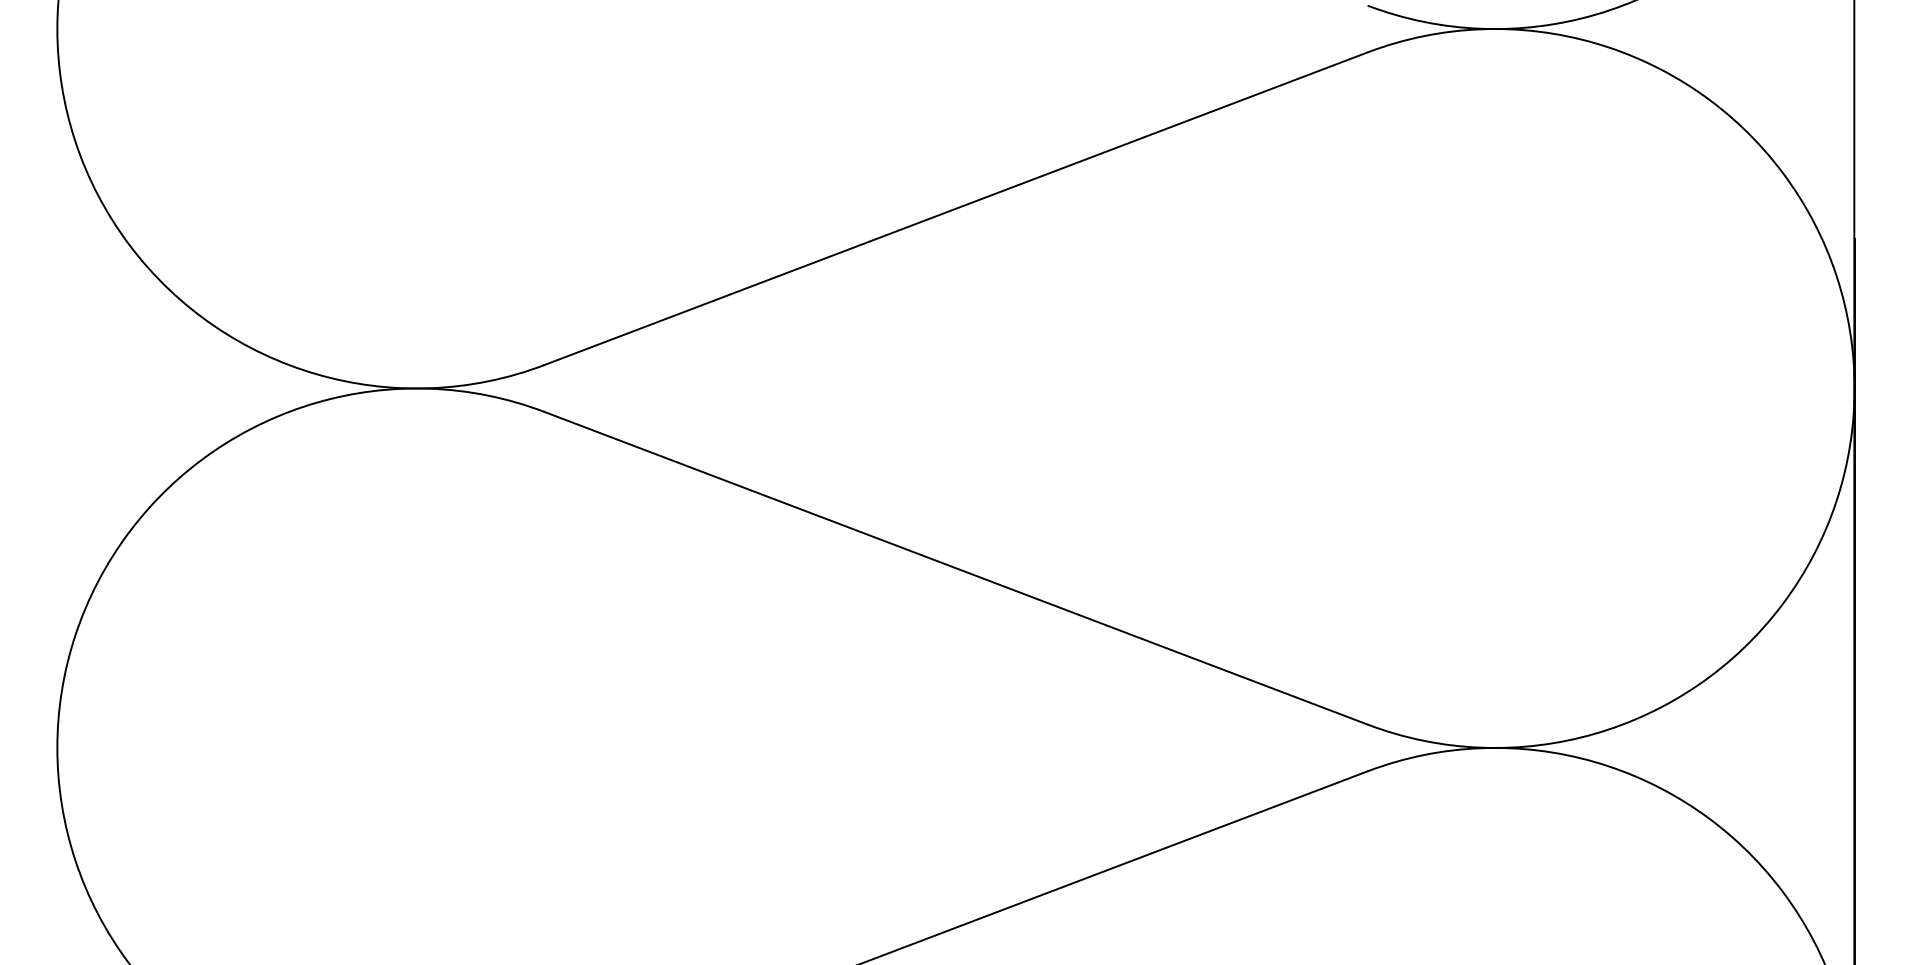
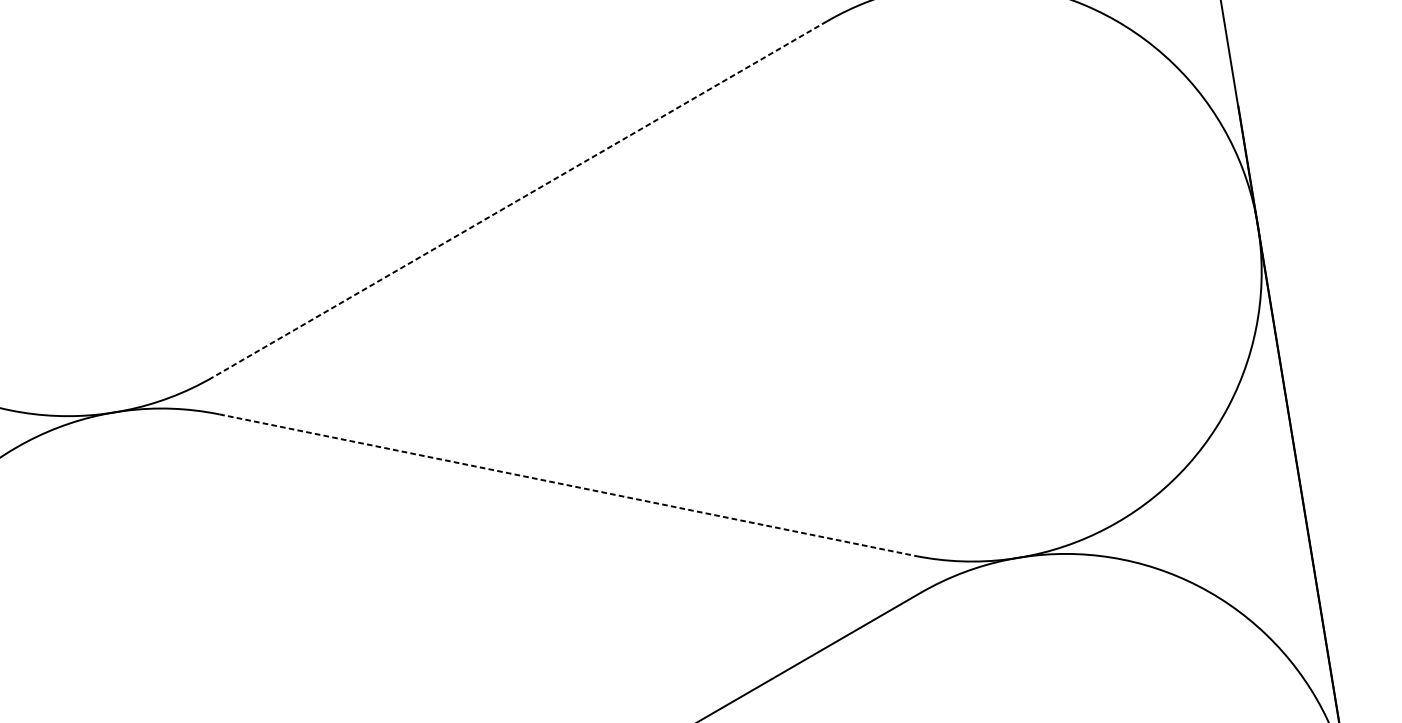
line: (955, 208) -> (519, 199), solid -> dashed
line: (956, 568) -> (567, 485), solid -> dashed

